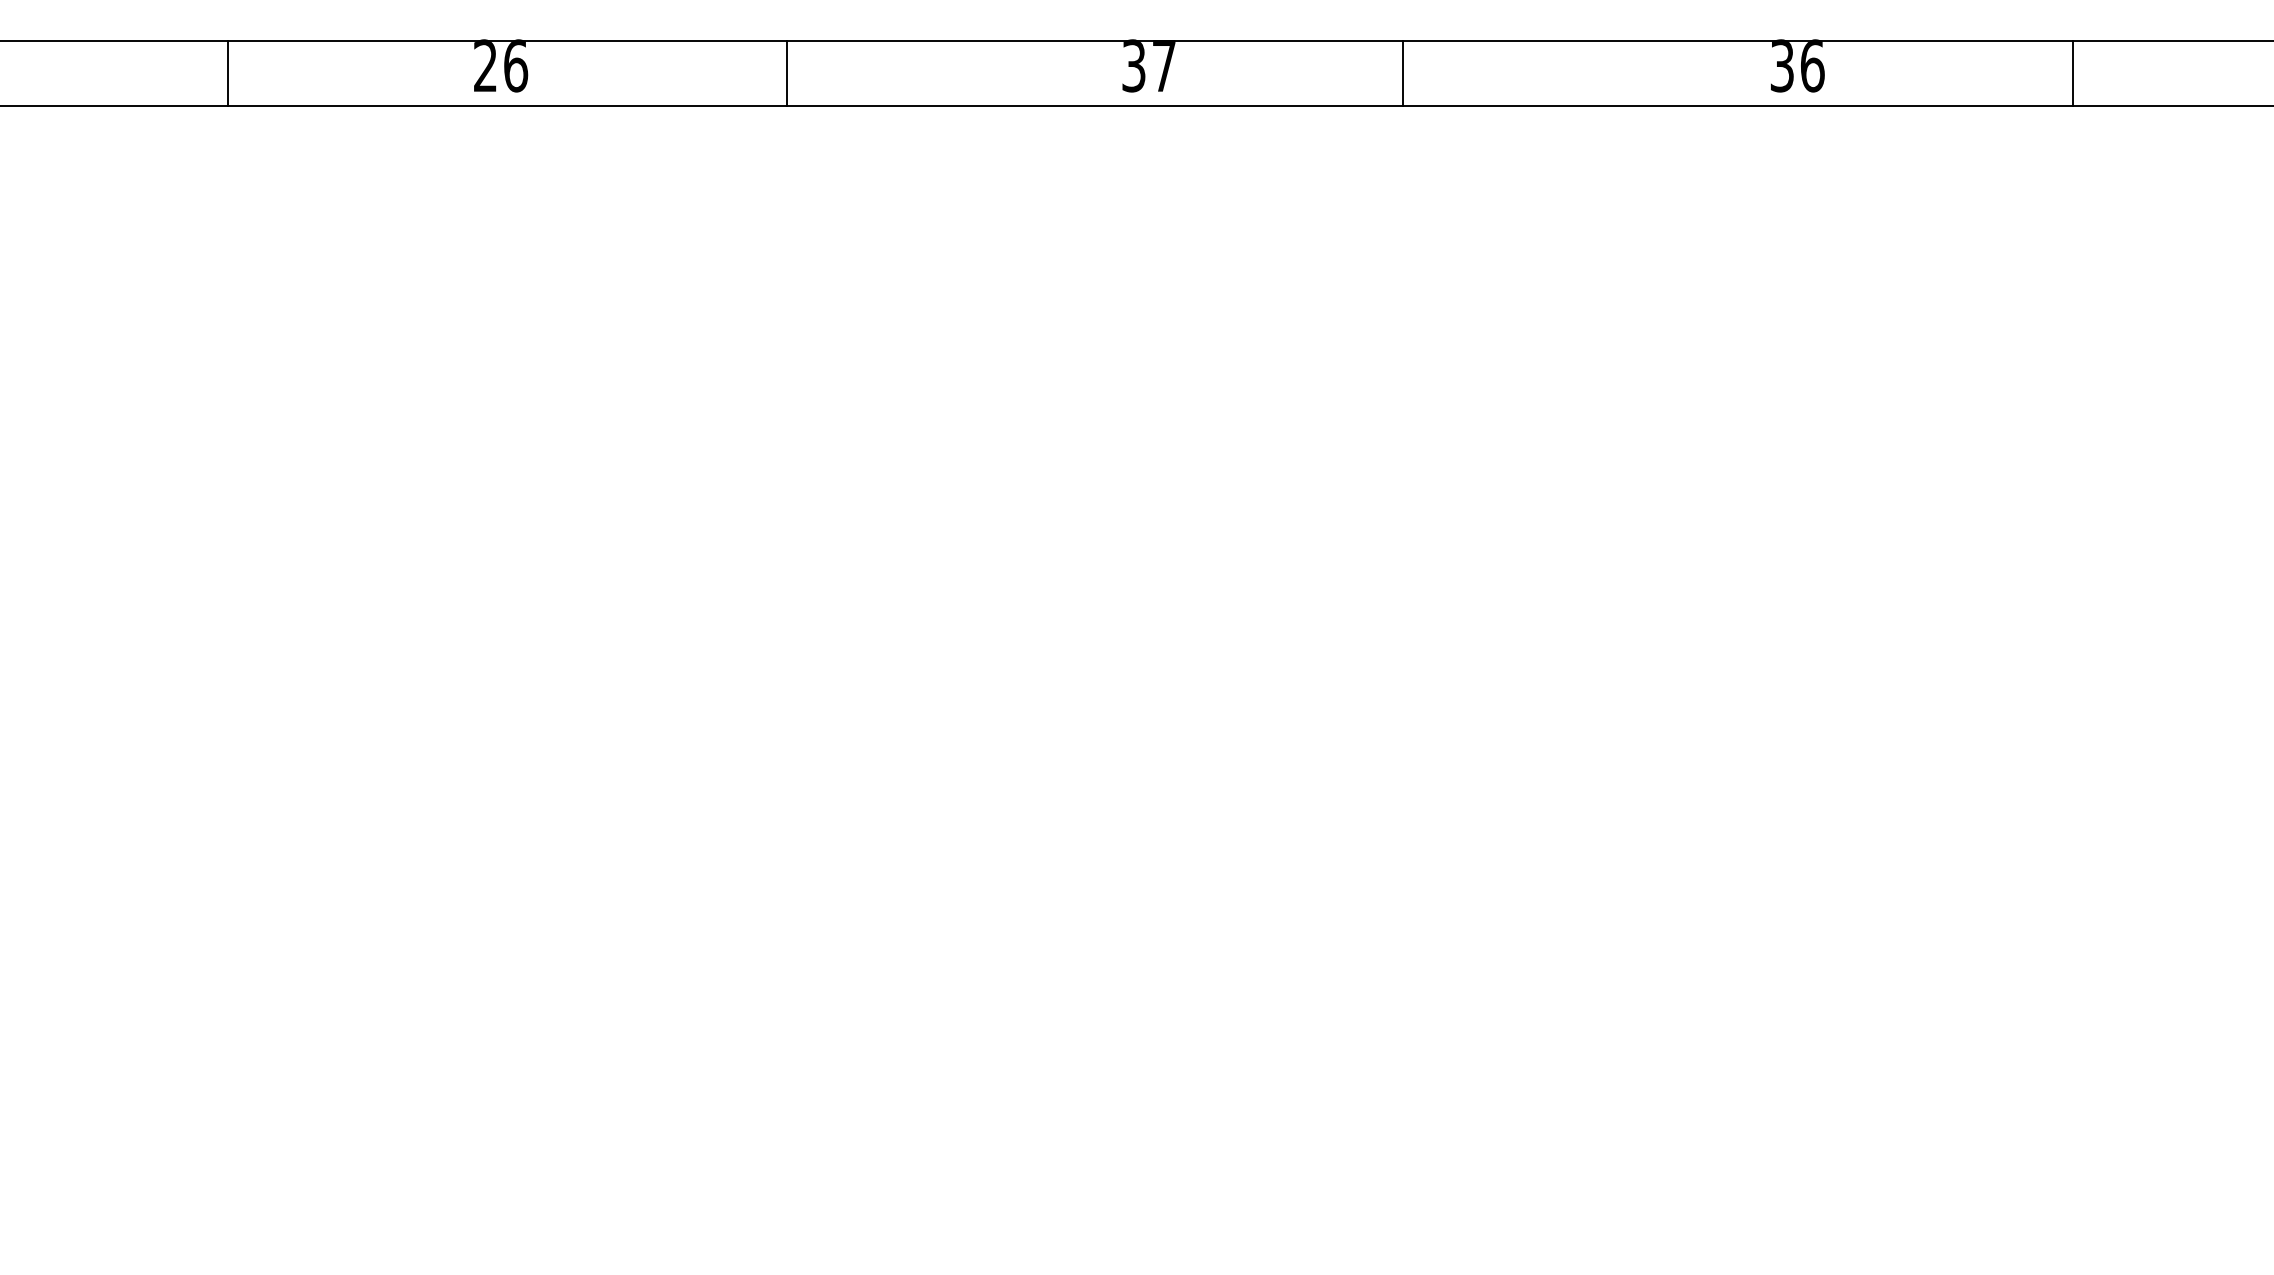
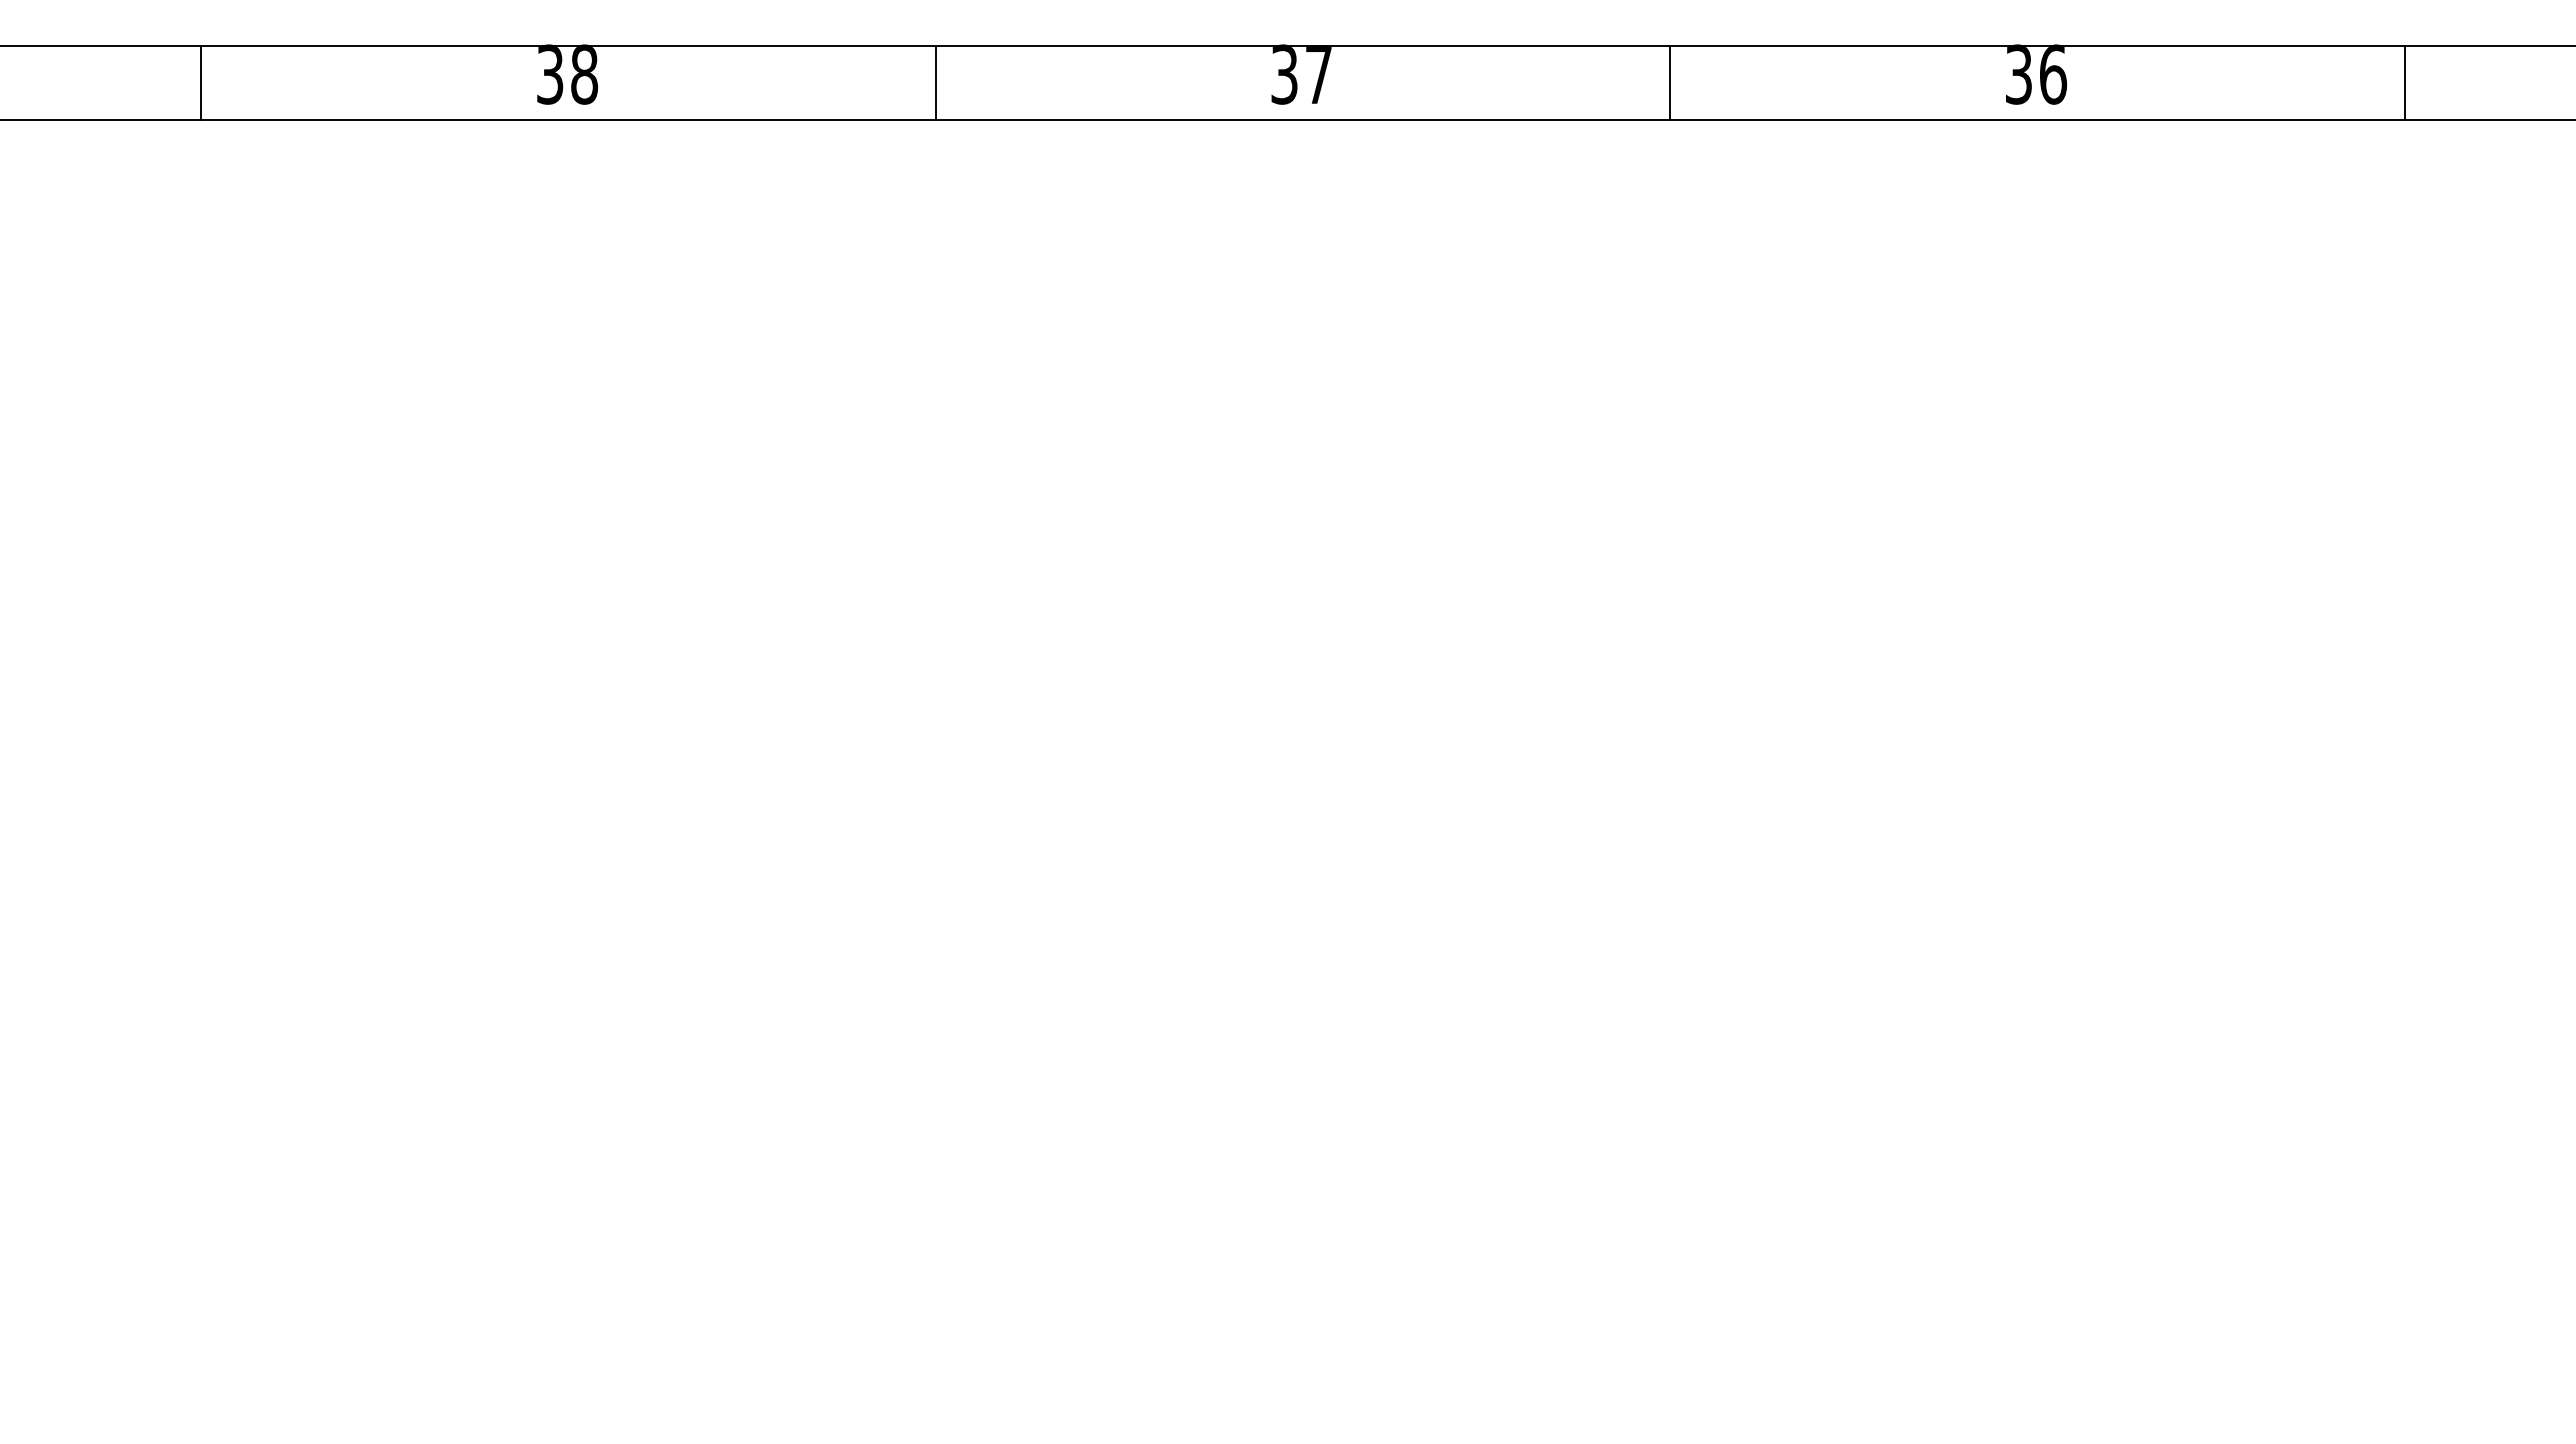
text: (500, 65) -> (567, 74), 26 -> 38
line: (228, 72) -> (201, 82), moved
line: (786, 72) -> (935, 82), moved
line: (1403, 72) -> (1670, 82), moved
line: (2073, 72) -> (2404, 82), moved

